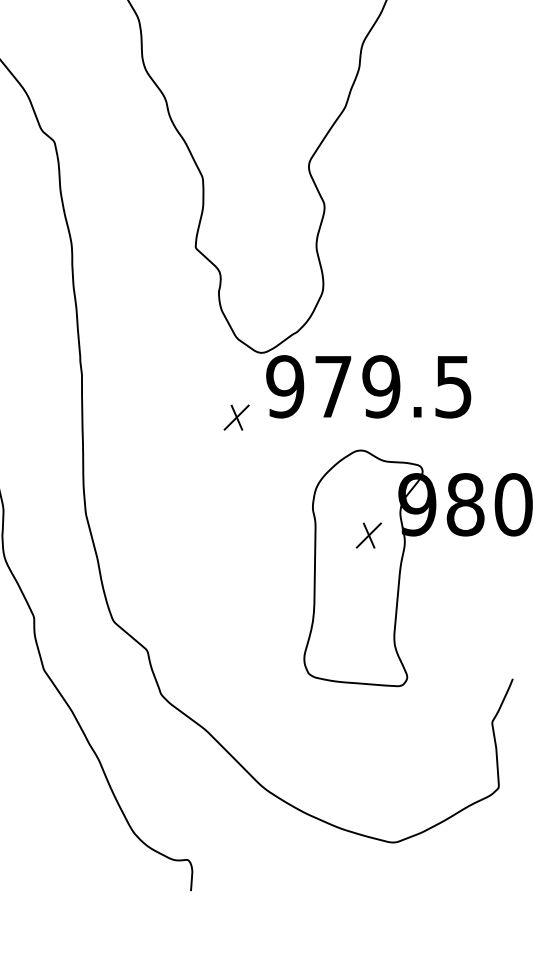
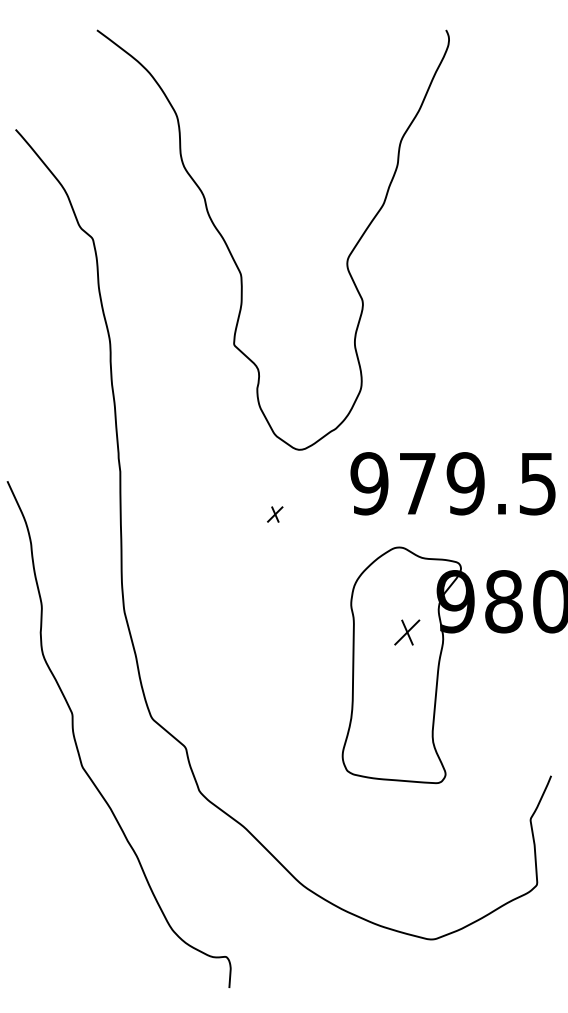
text: (368, 386) -> (452, 483), moved
part: (237, 417) -> (275, 514), size x0.6

